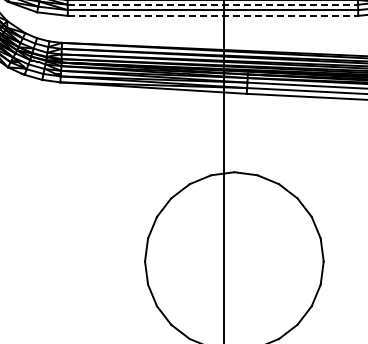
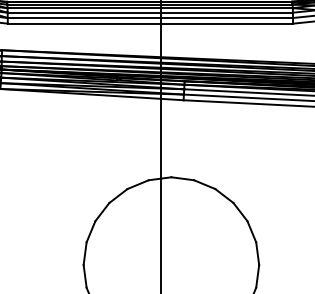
line: (213, 4) -> (150, 12), dashed -> solid
line: (213, 15) -> (150, 23), dashed -> solid

